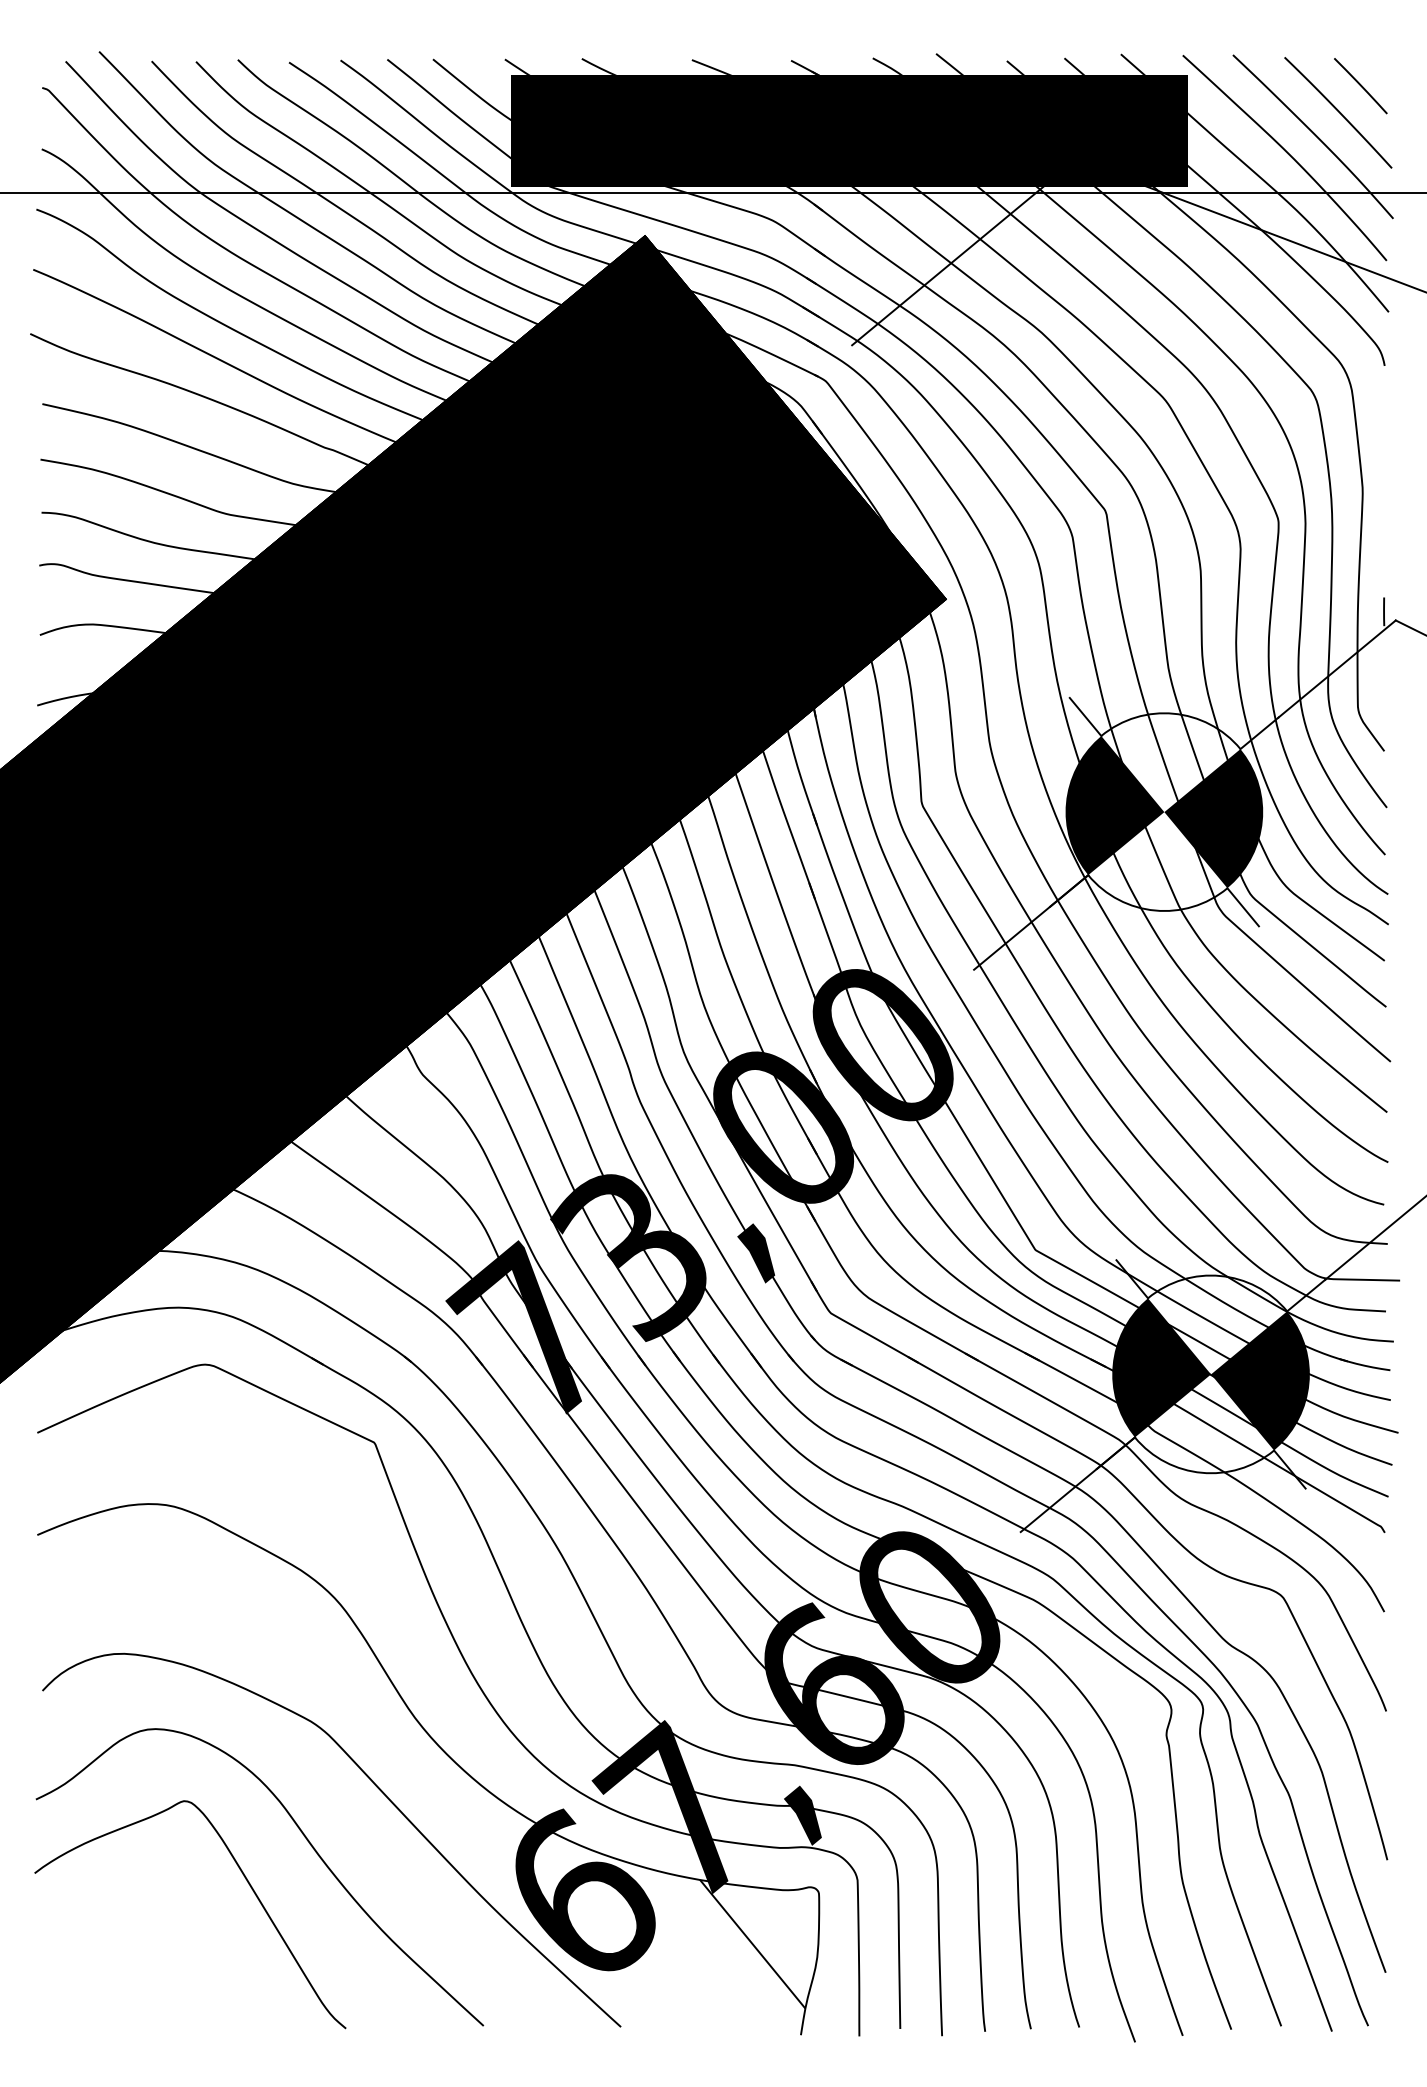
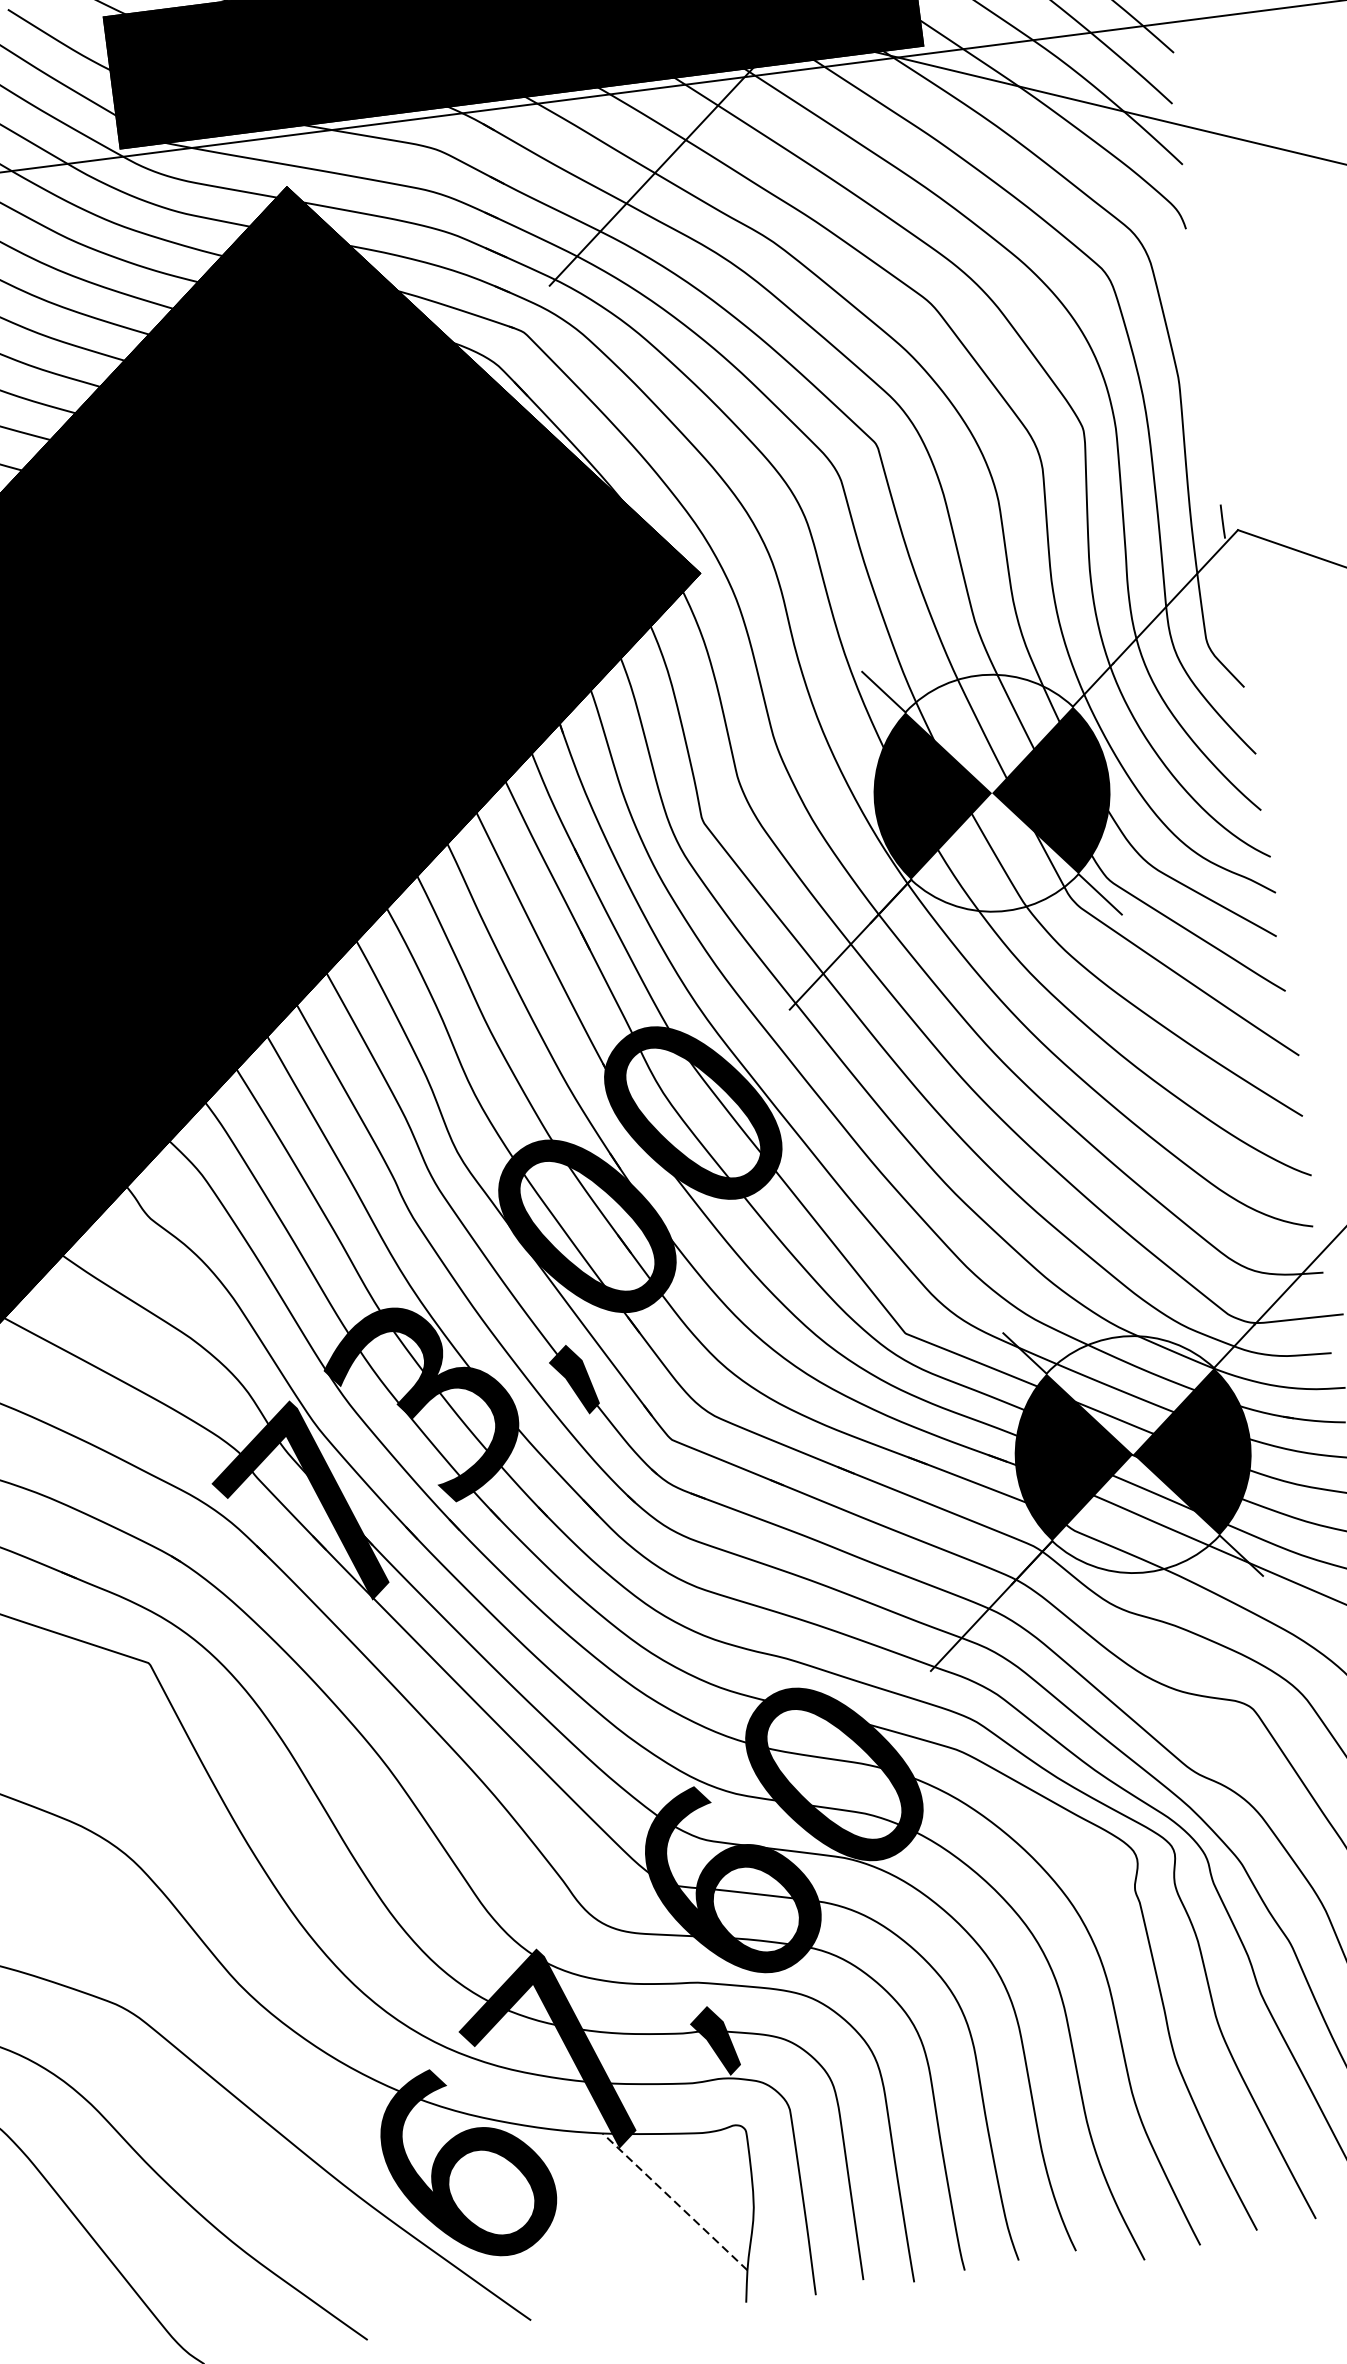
line: (752, 1943) -> (674, 2201), solid -> dashed

